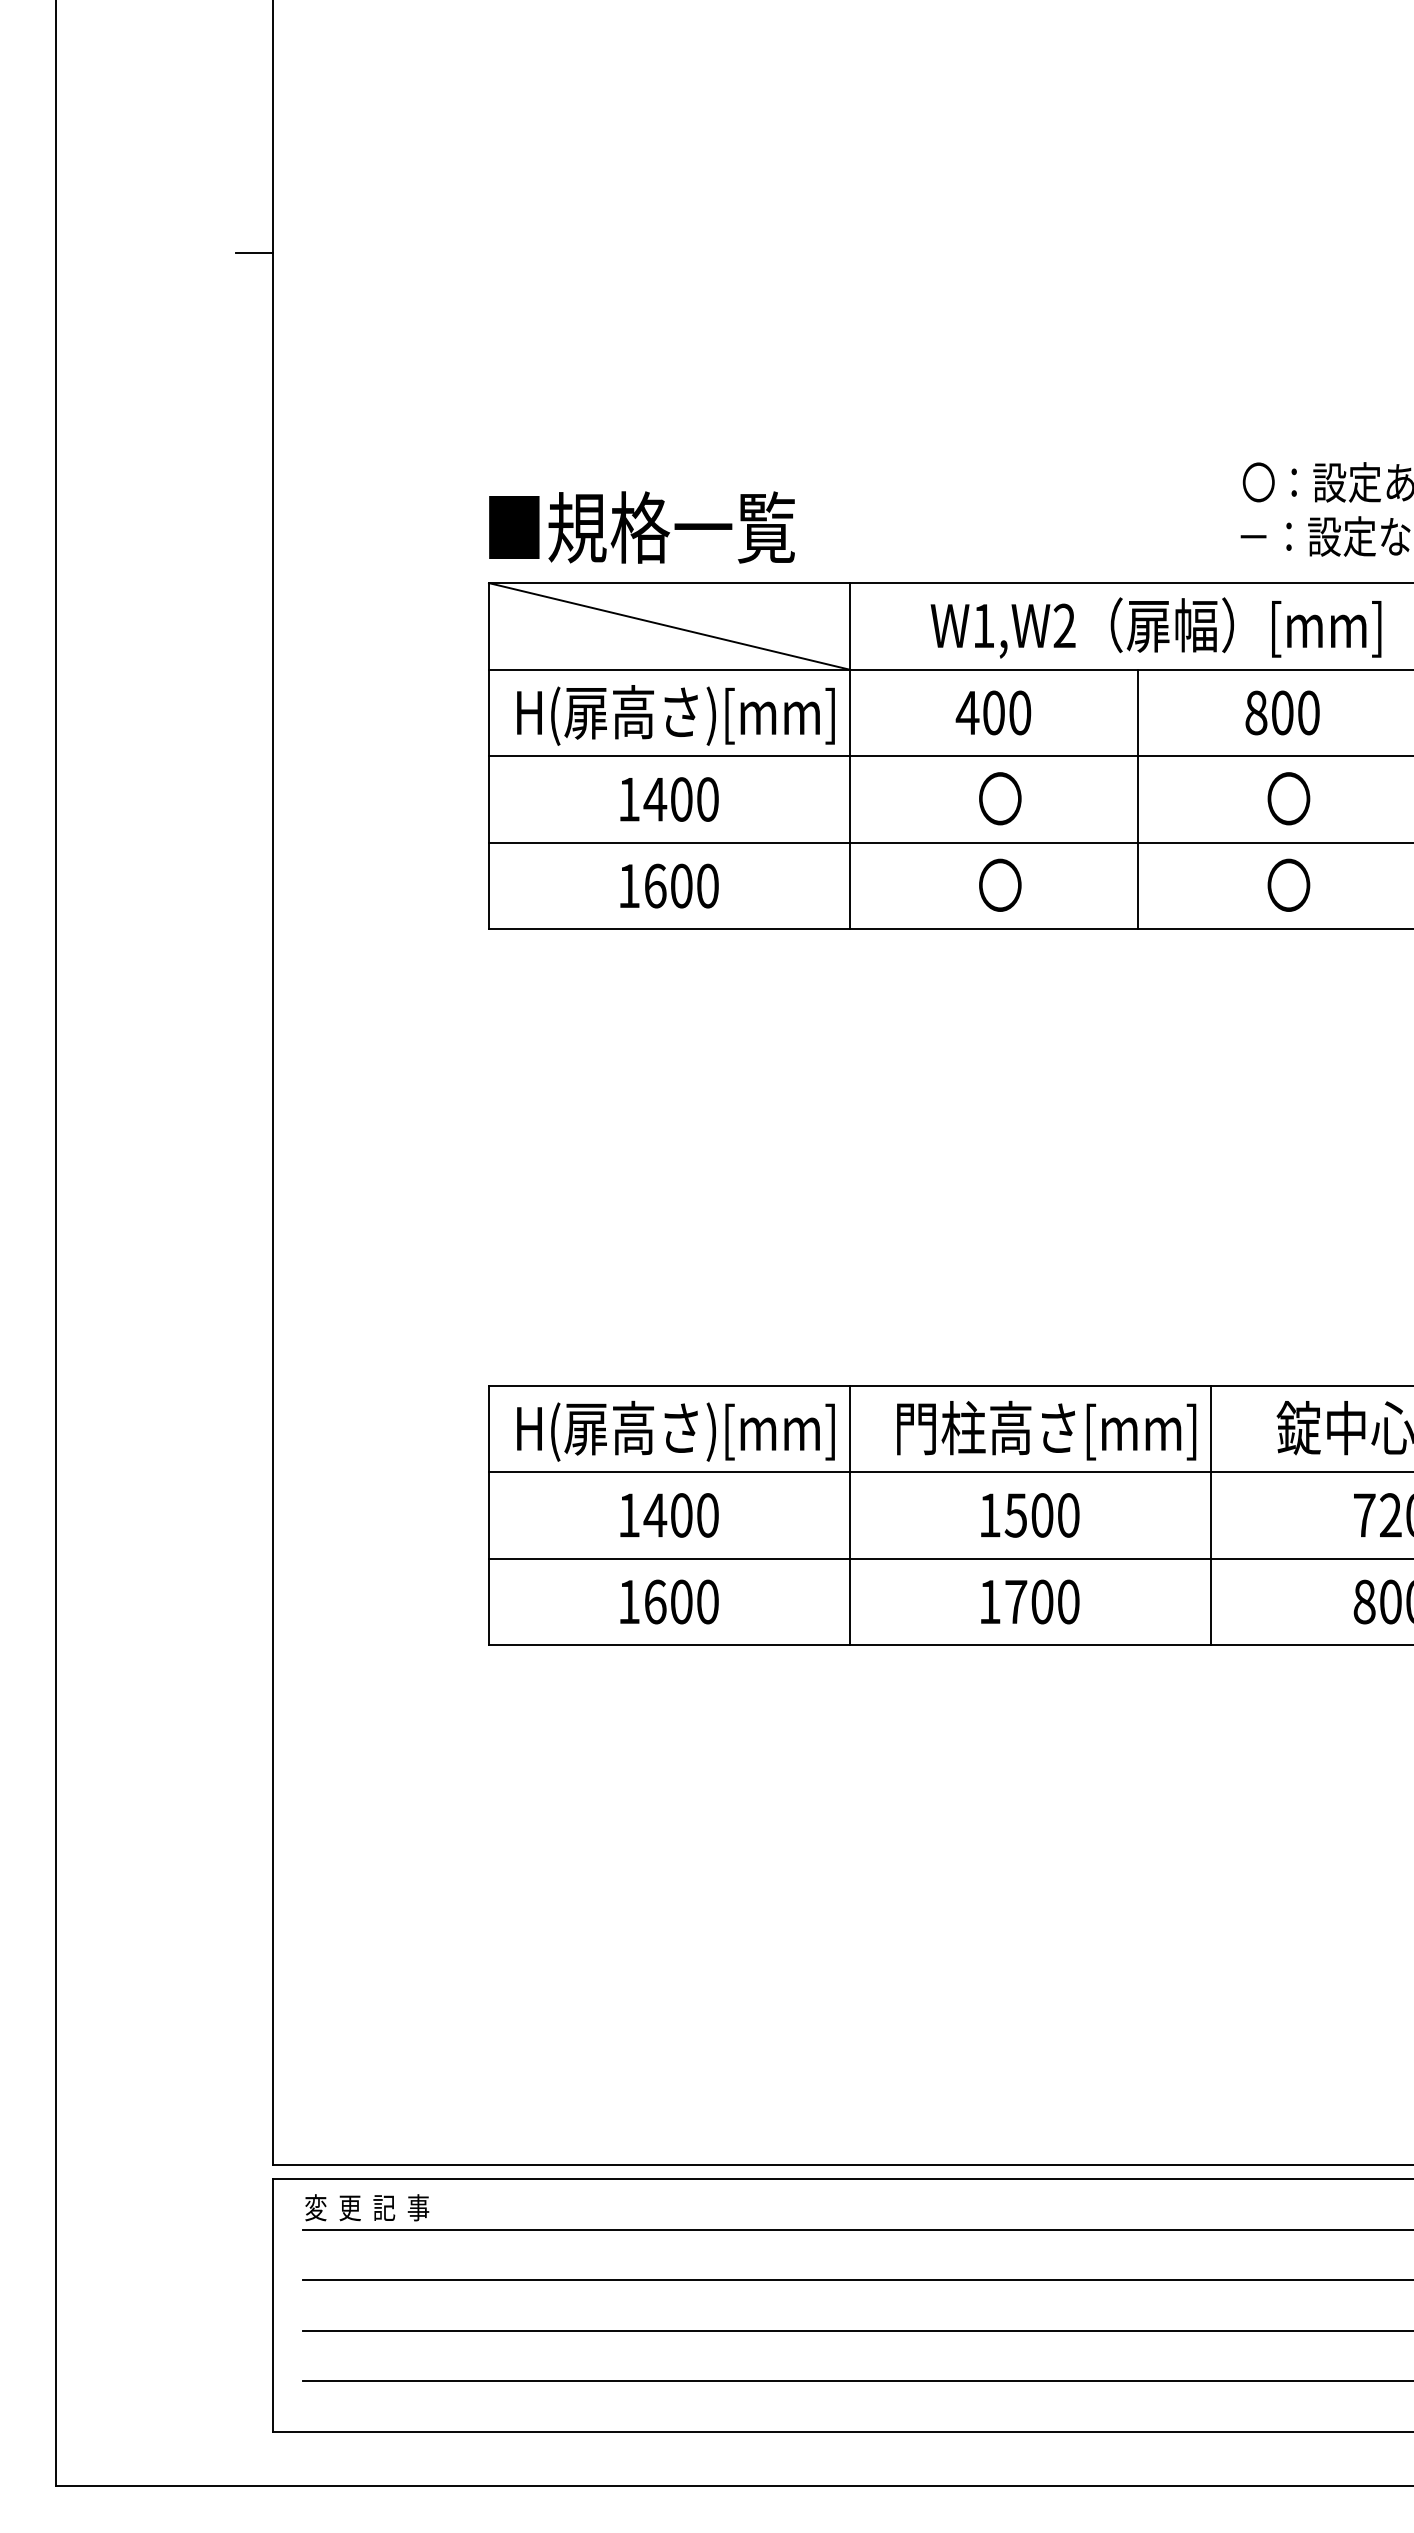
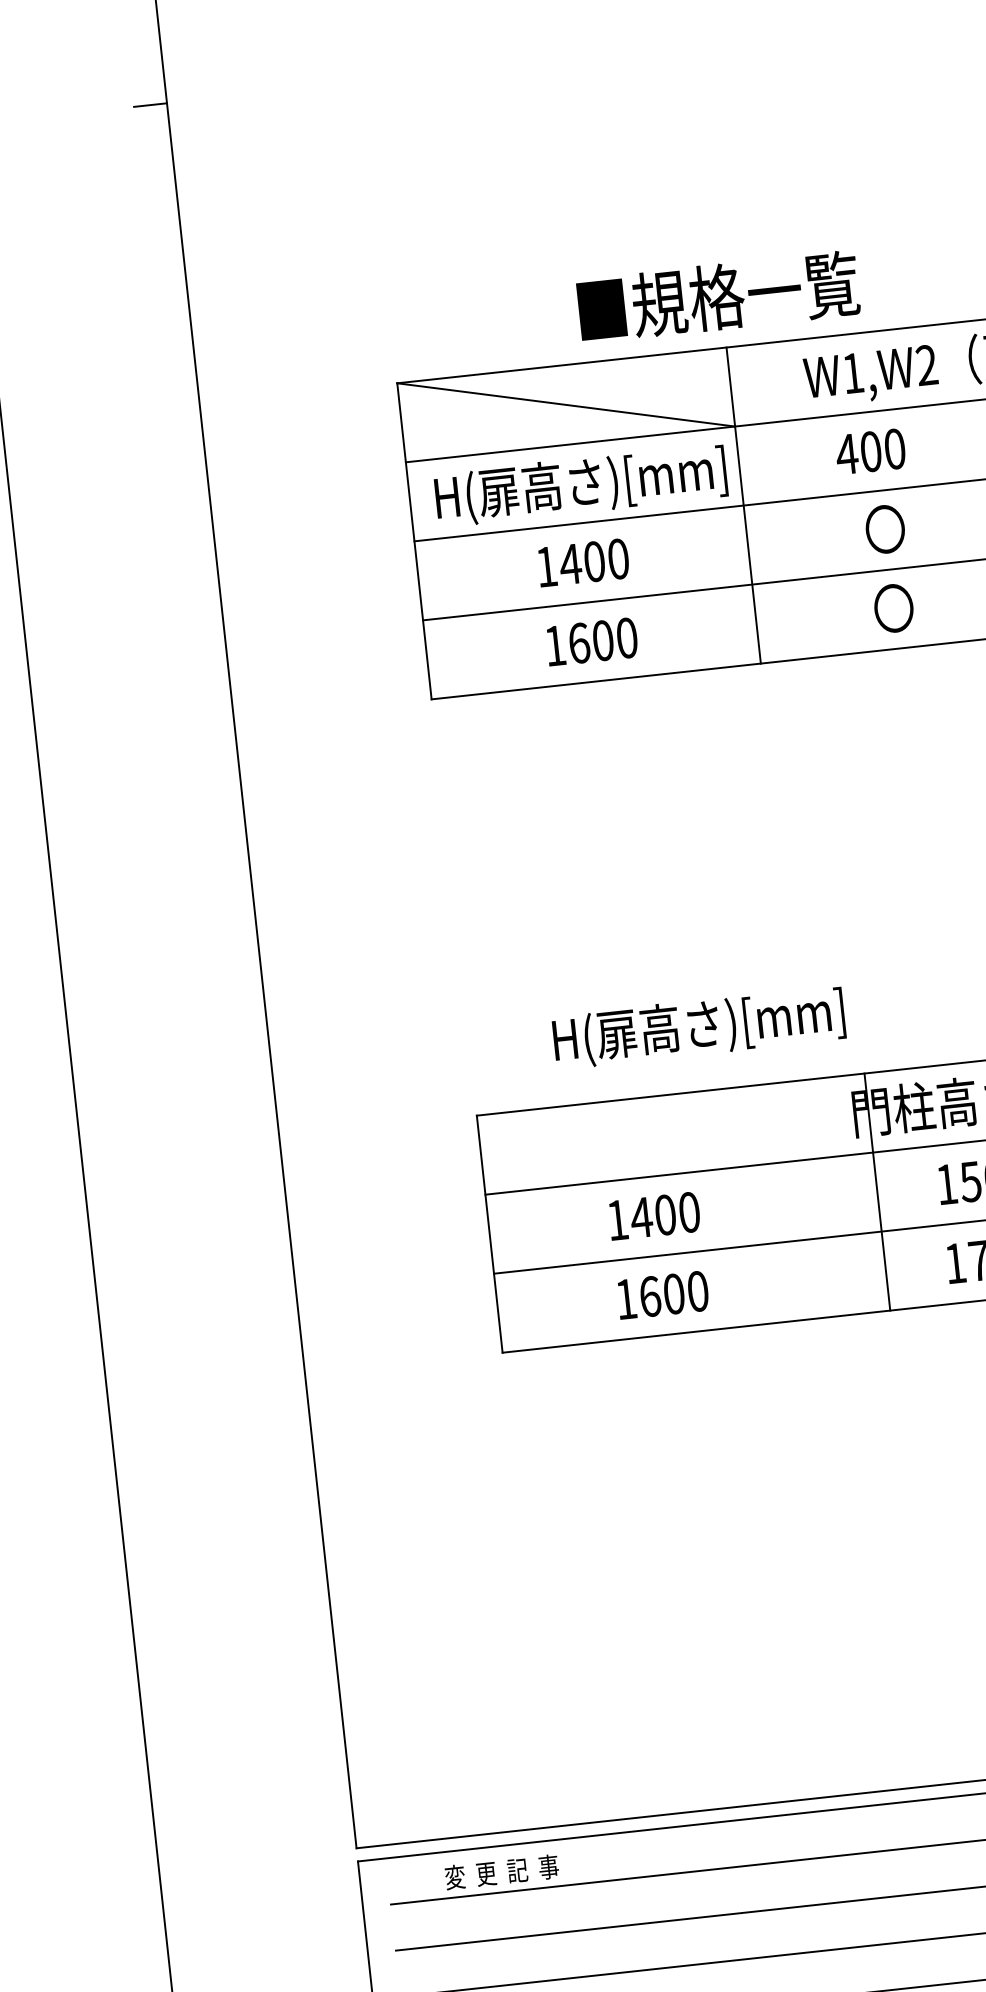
text: (641, 527) -> (718, 297), moved
text: (675, 1430) -> (698, 1026), moved
line: (849, 1515) -> (877, 1192), moved
text: (367, 2207) -> (502, 1871), moved

